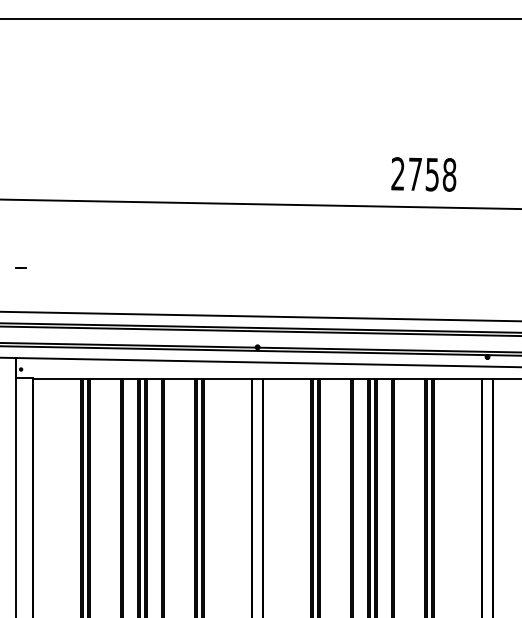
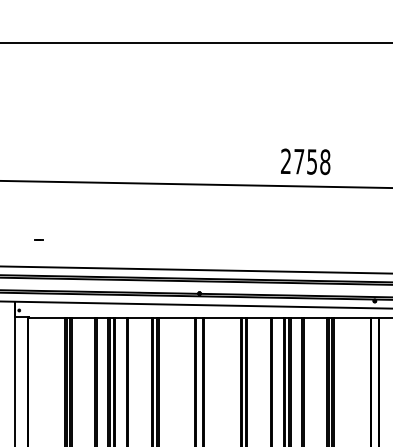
text: (423, 174) -> (305, 161), moved
line: (20, 267) -> (38, 239), moved

